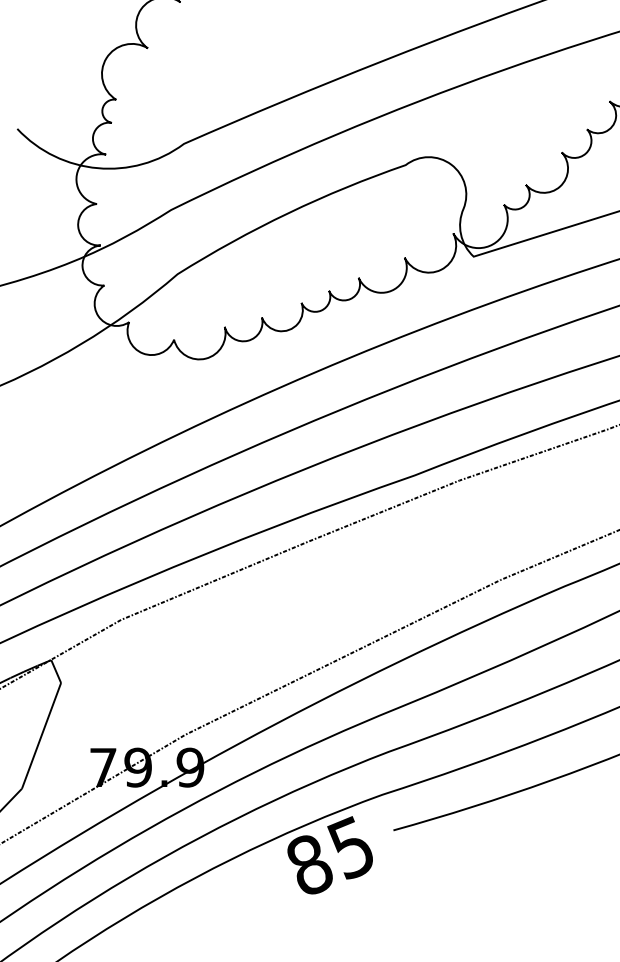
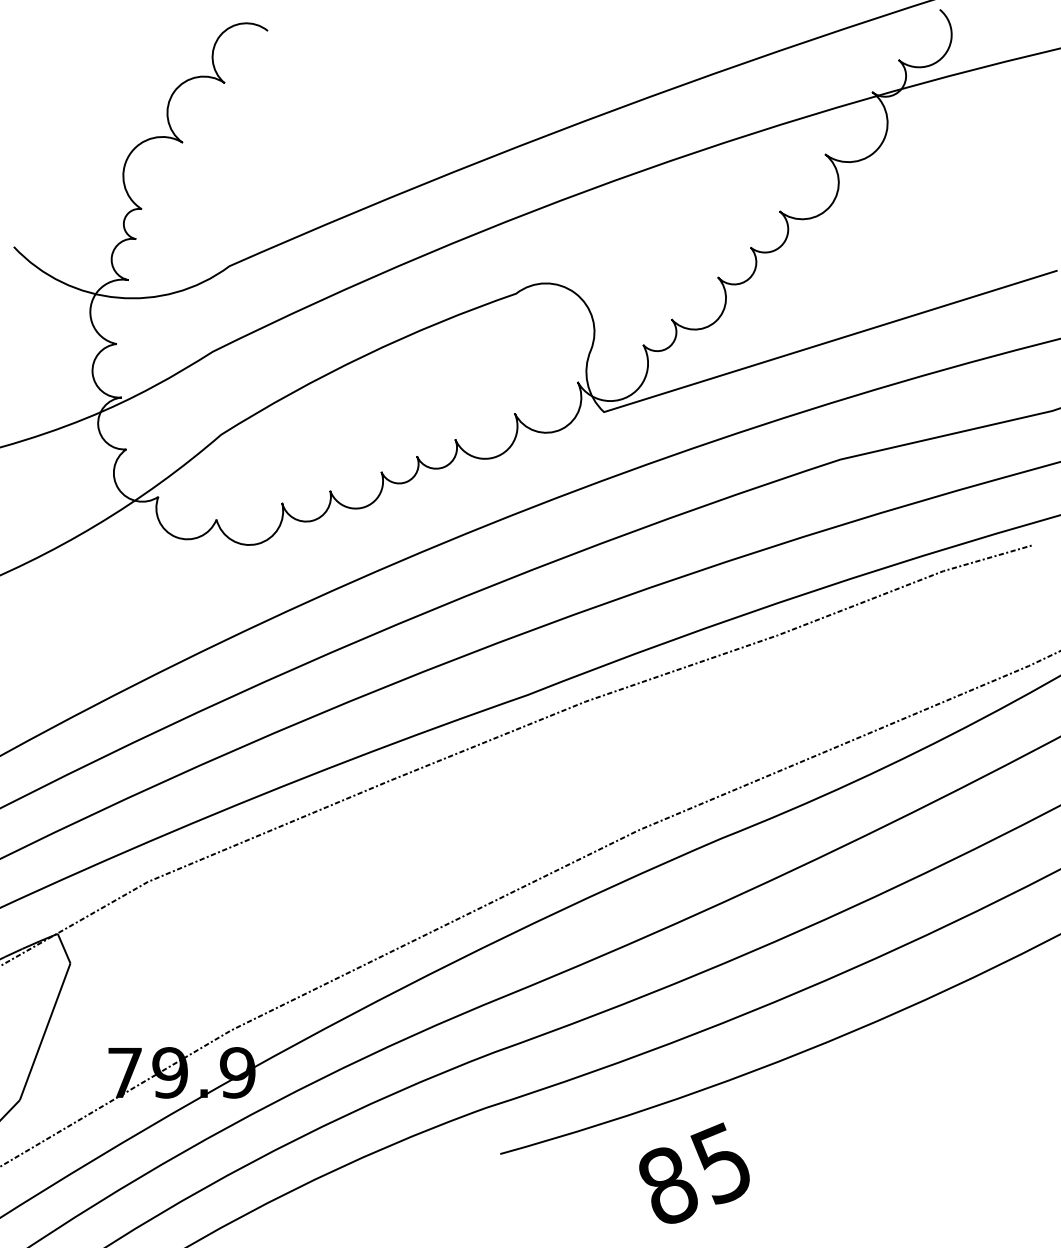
text: (330, 854) -> (694, 1172), moved

